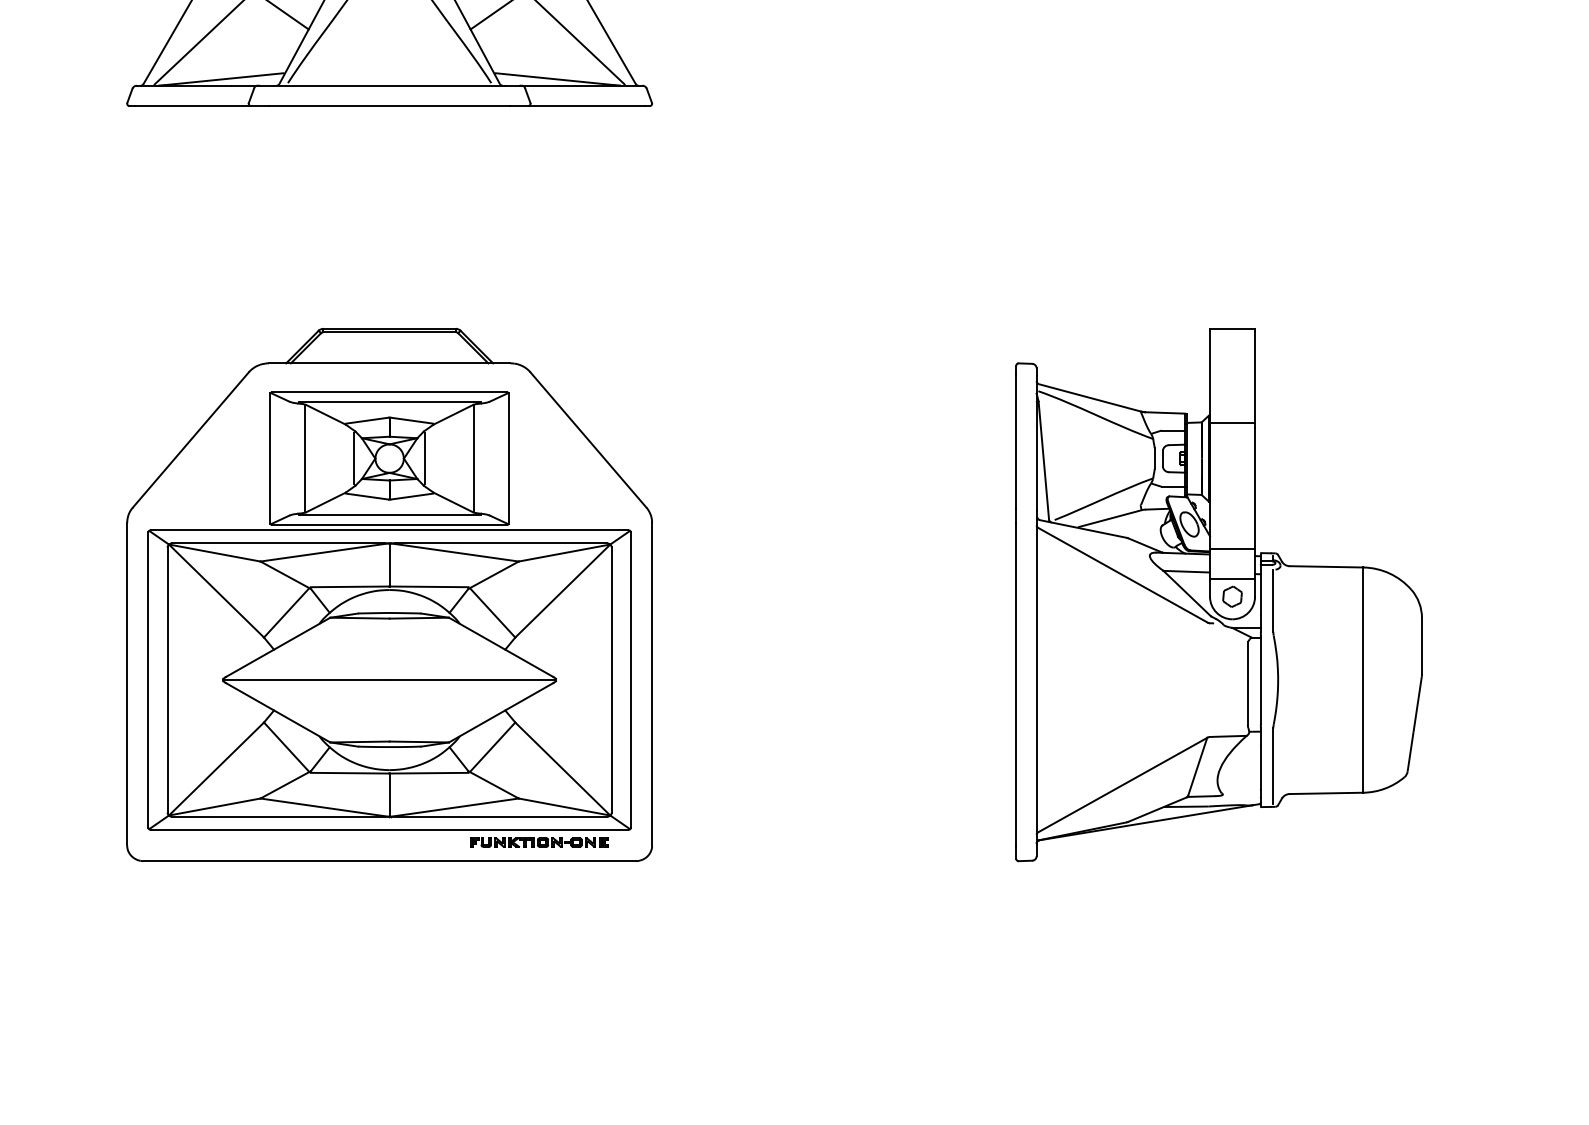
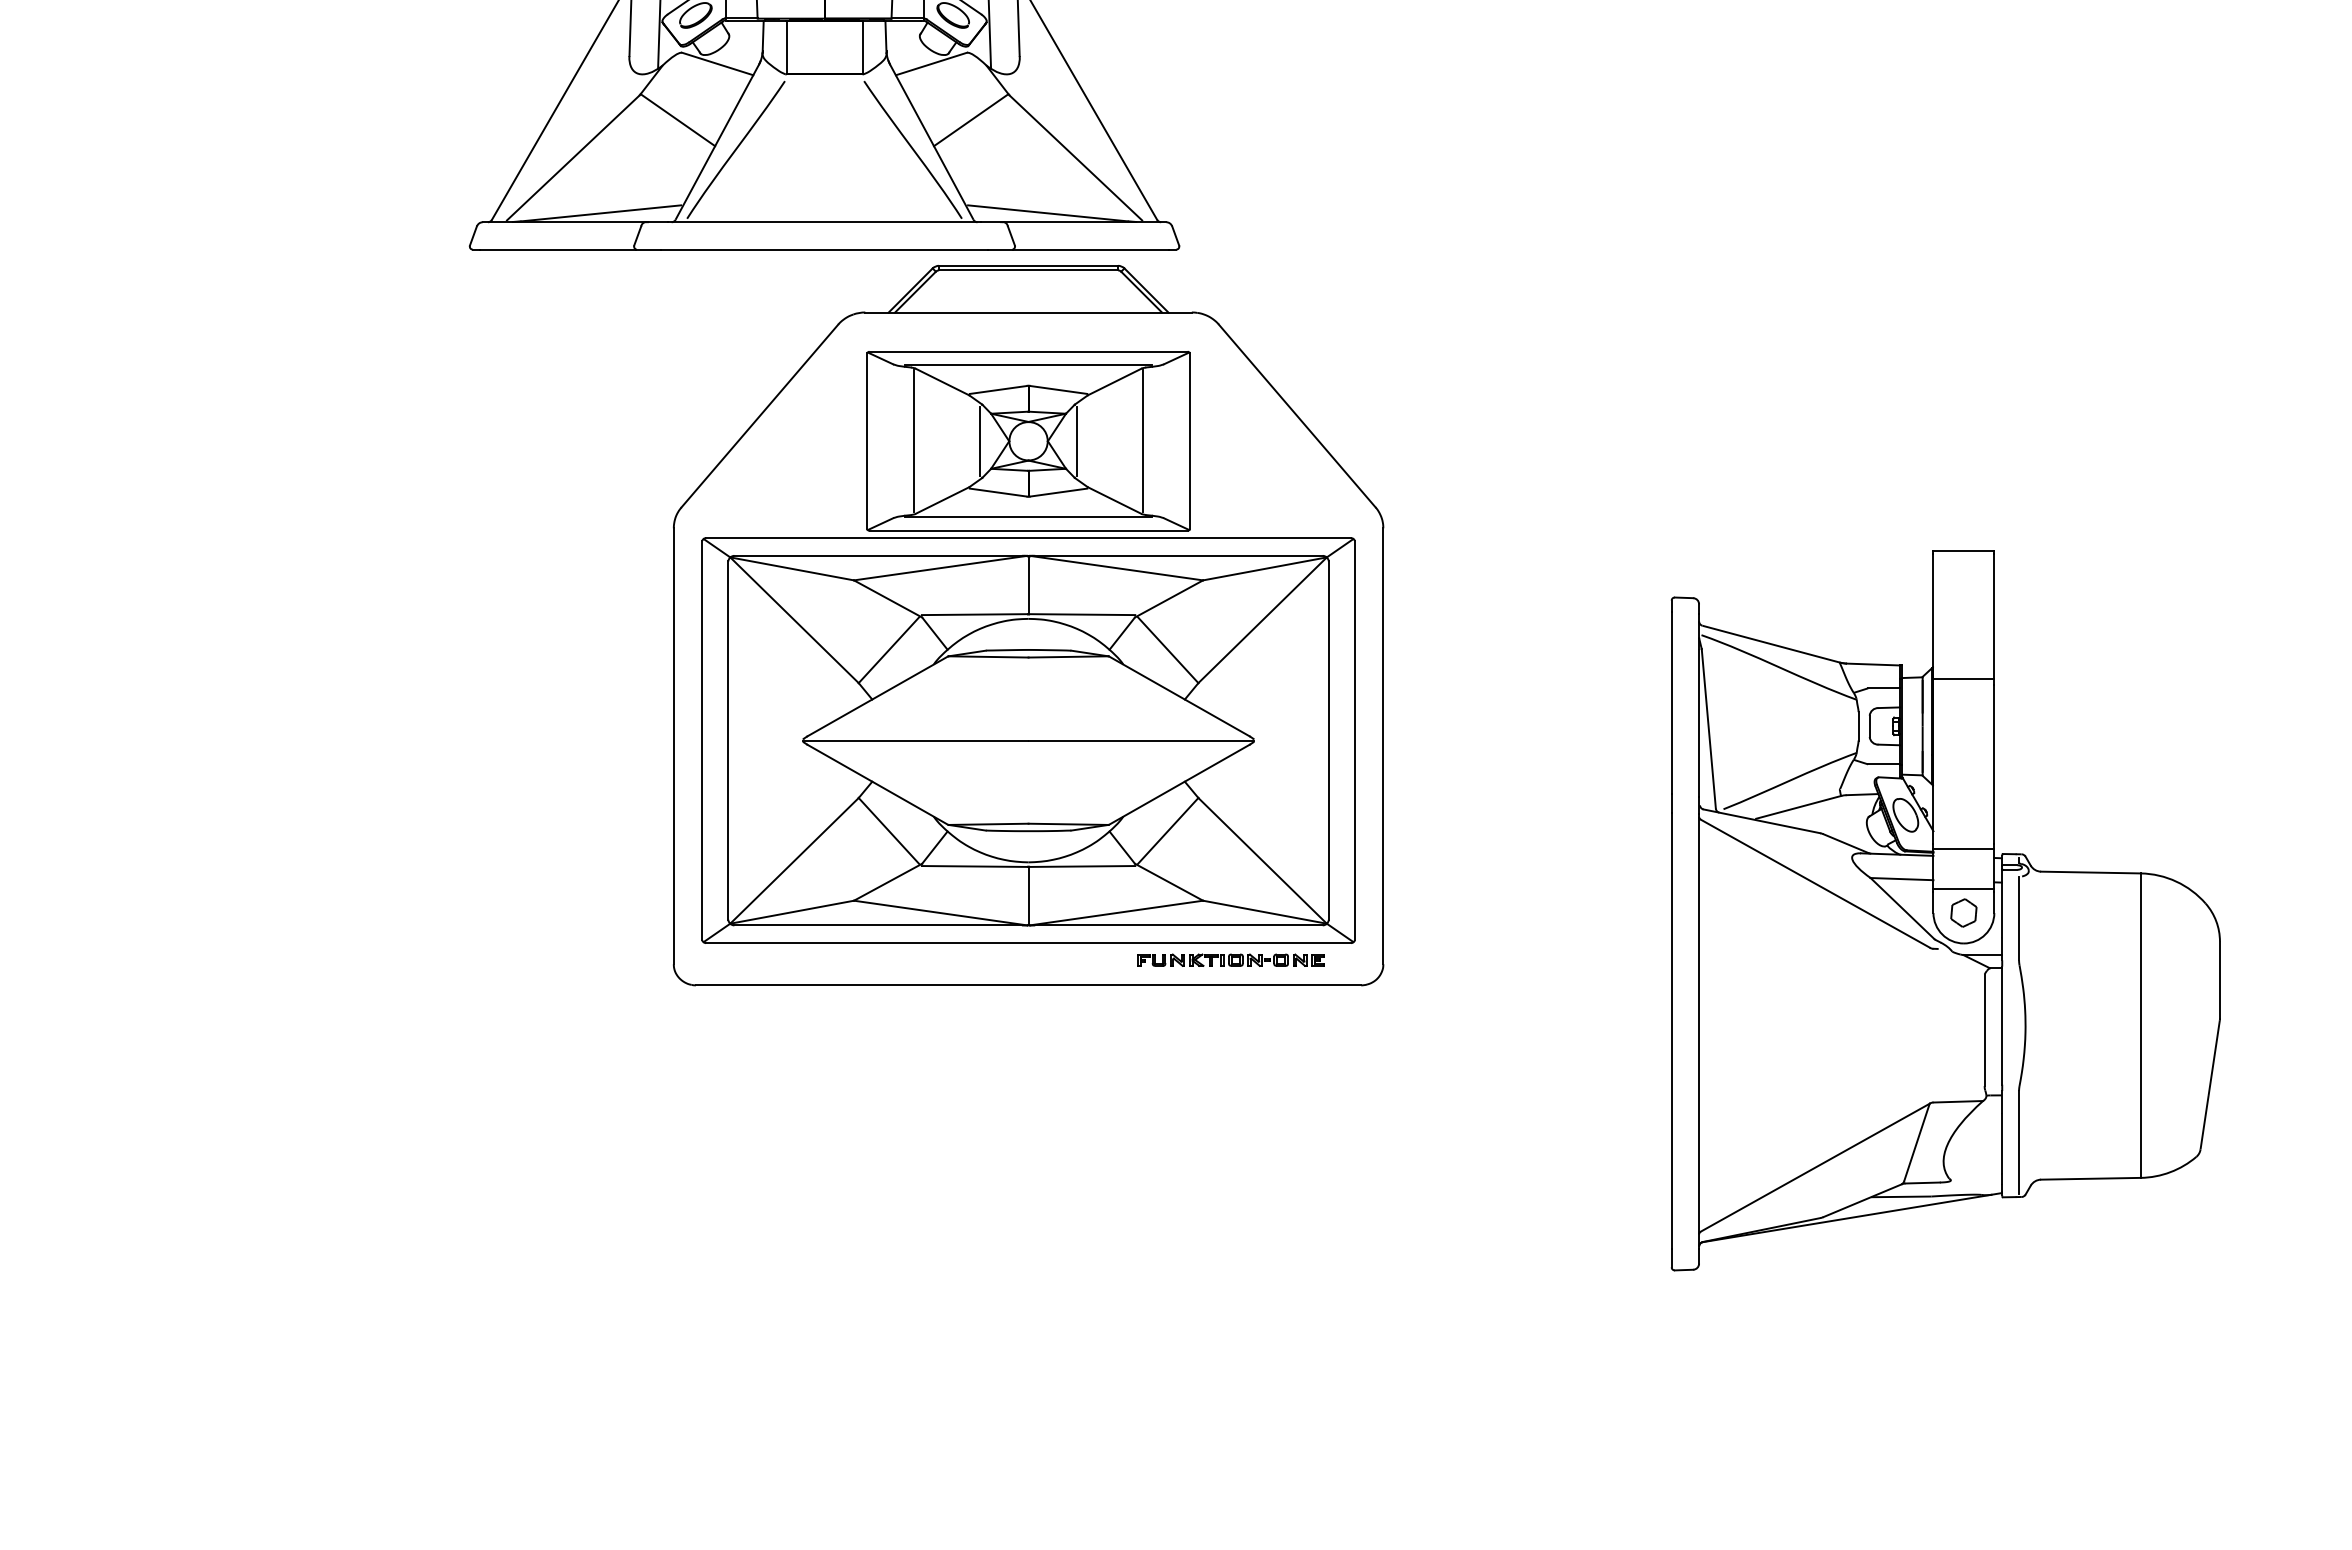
part: (389, 594) -> (1028, 625), moved

